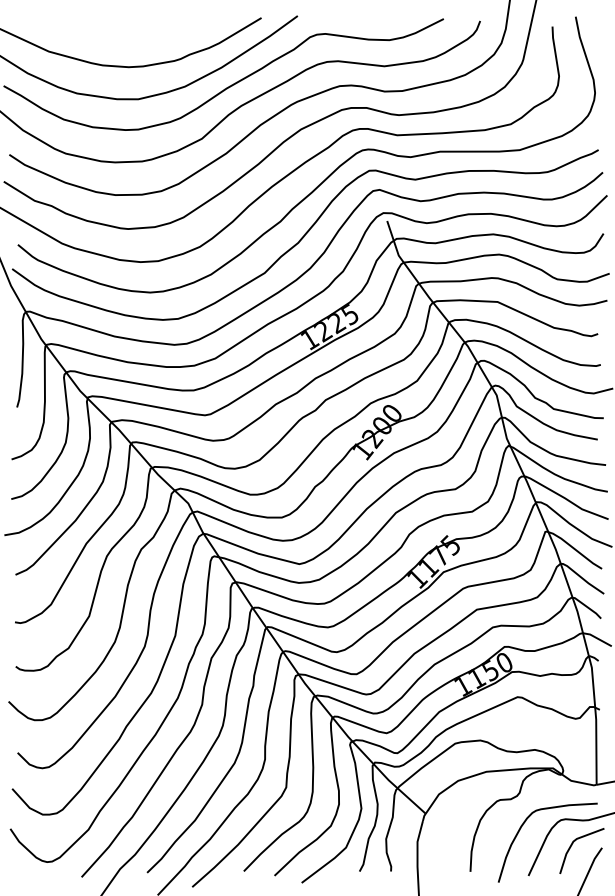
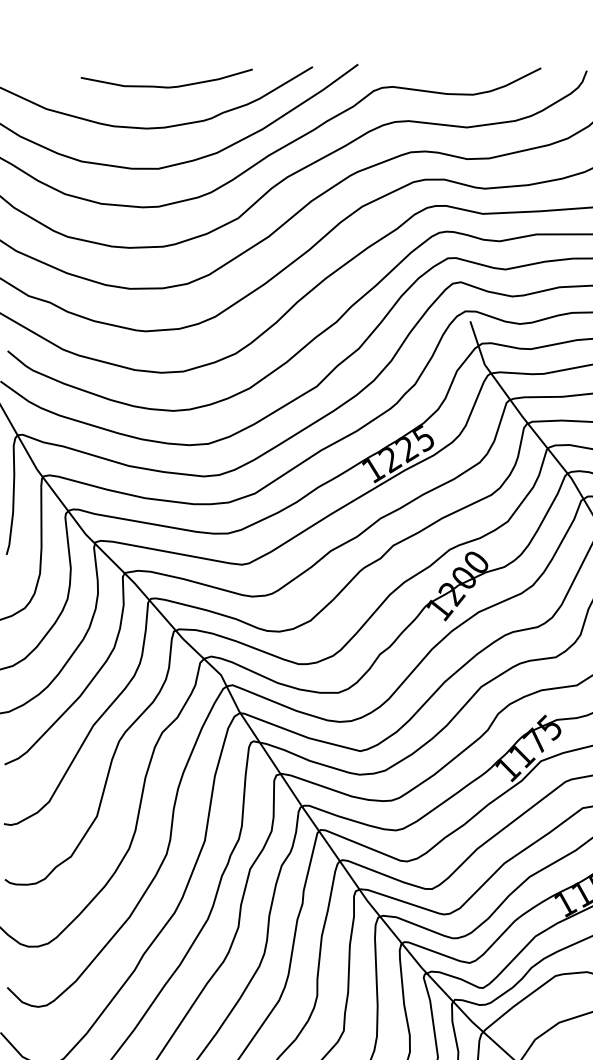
curve: (144, 33) -> (166, 86), added

